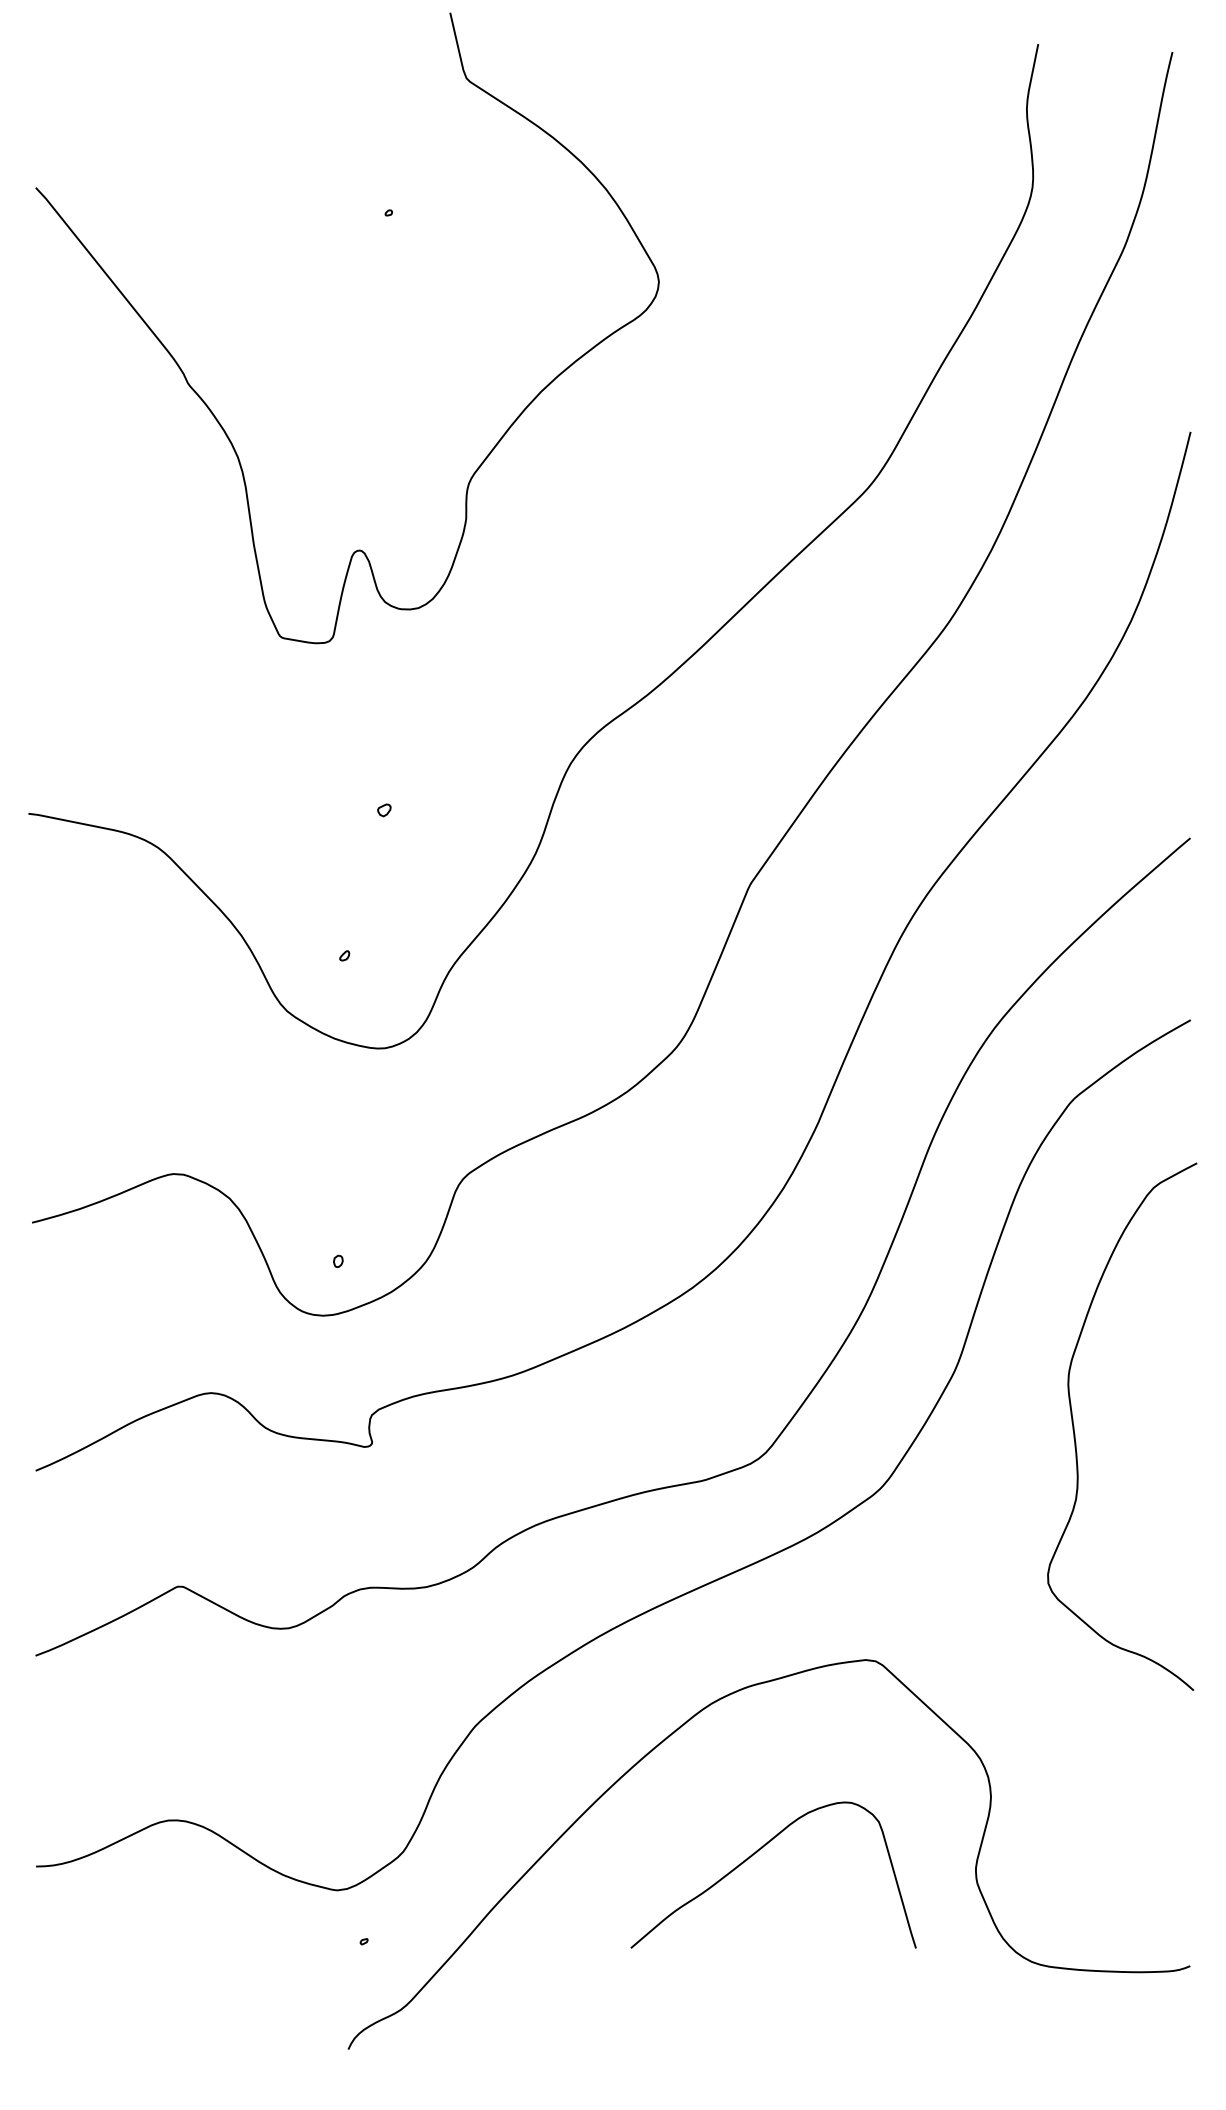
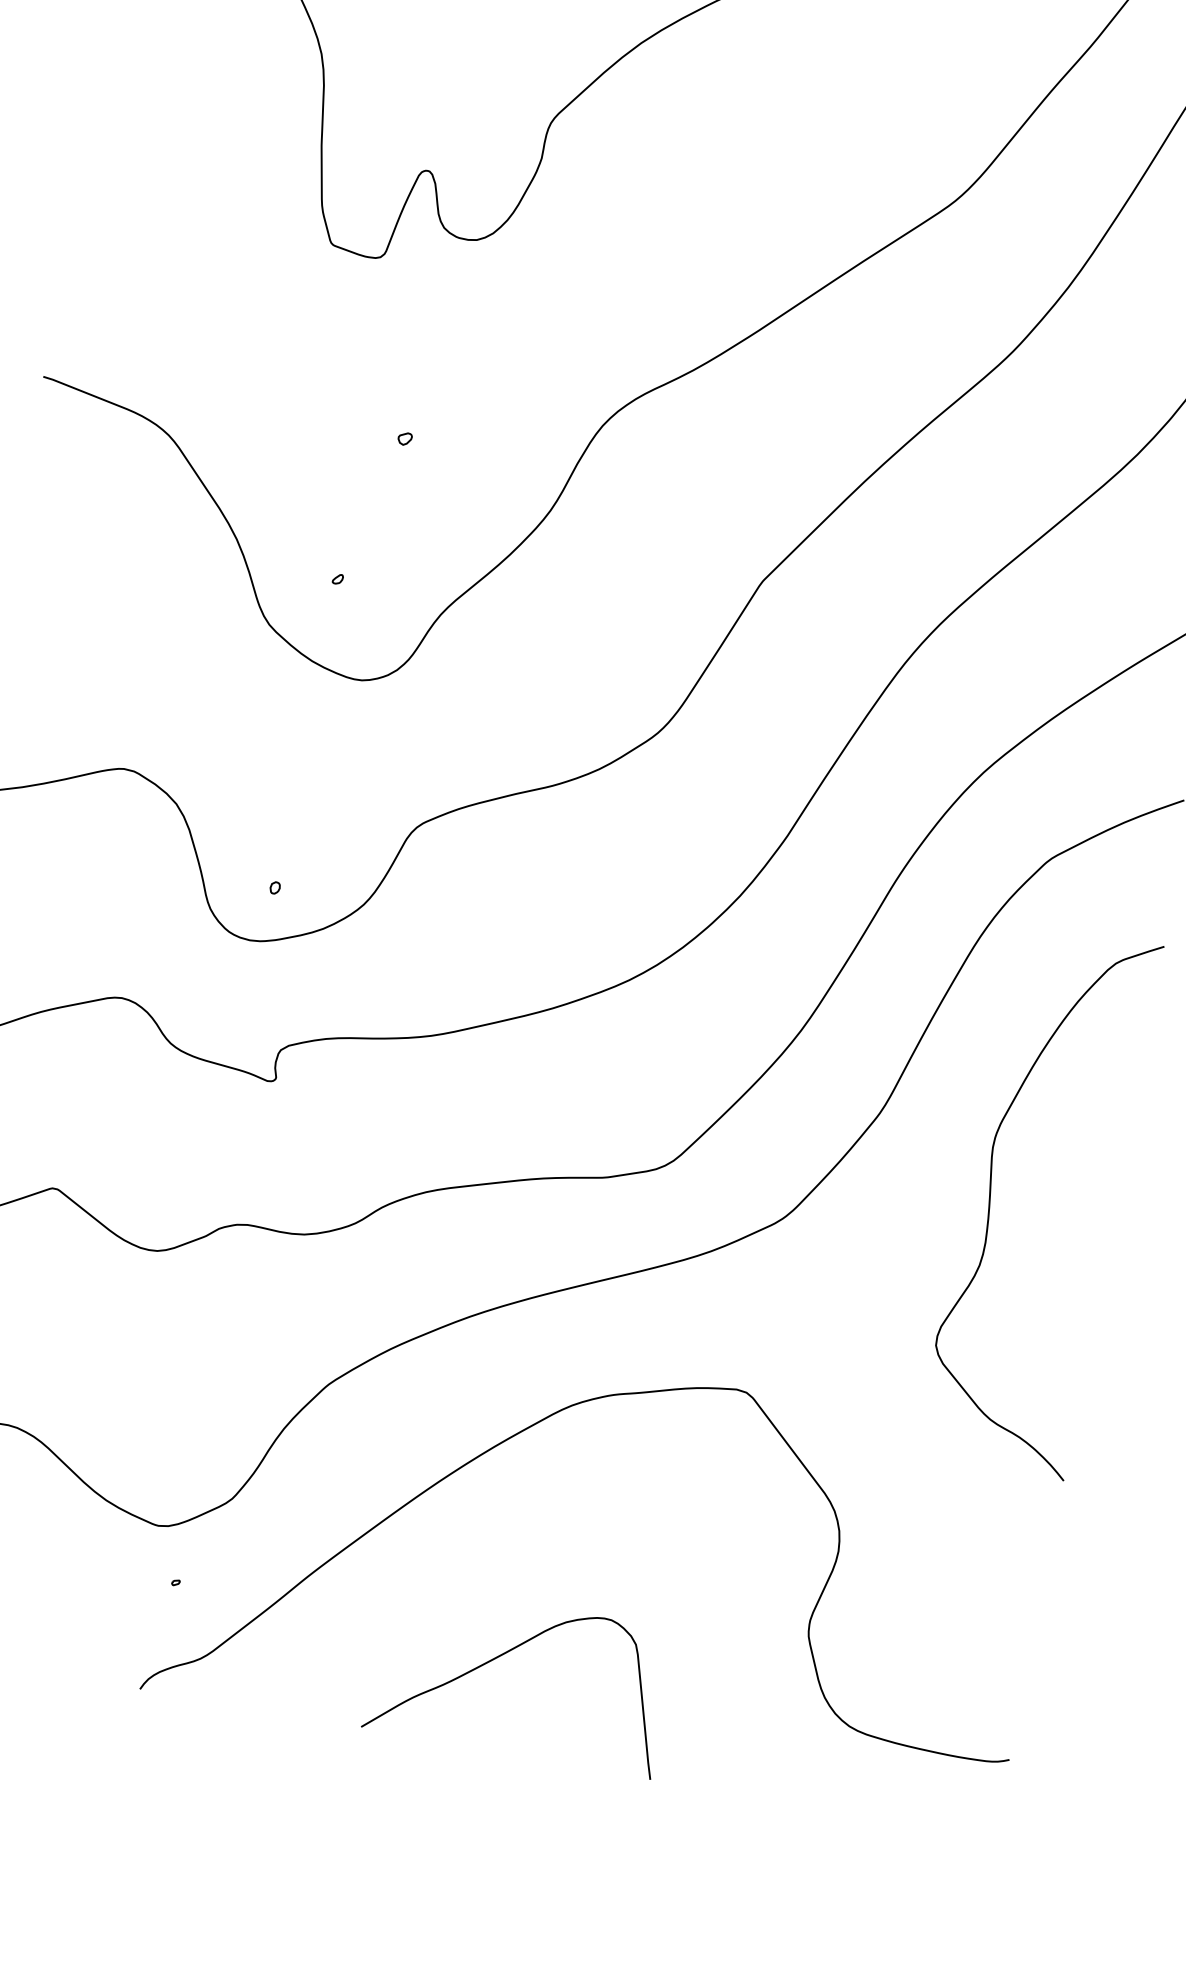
curve: (756, 1853) -> (506, 1654), moved

